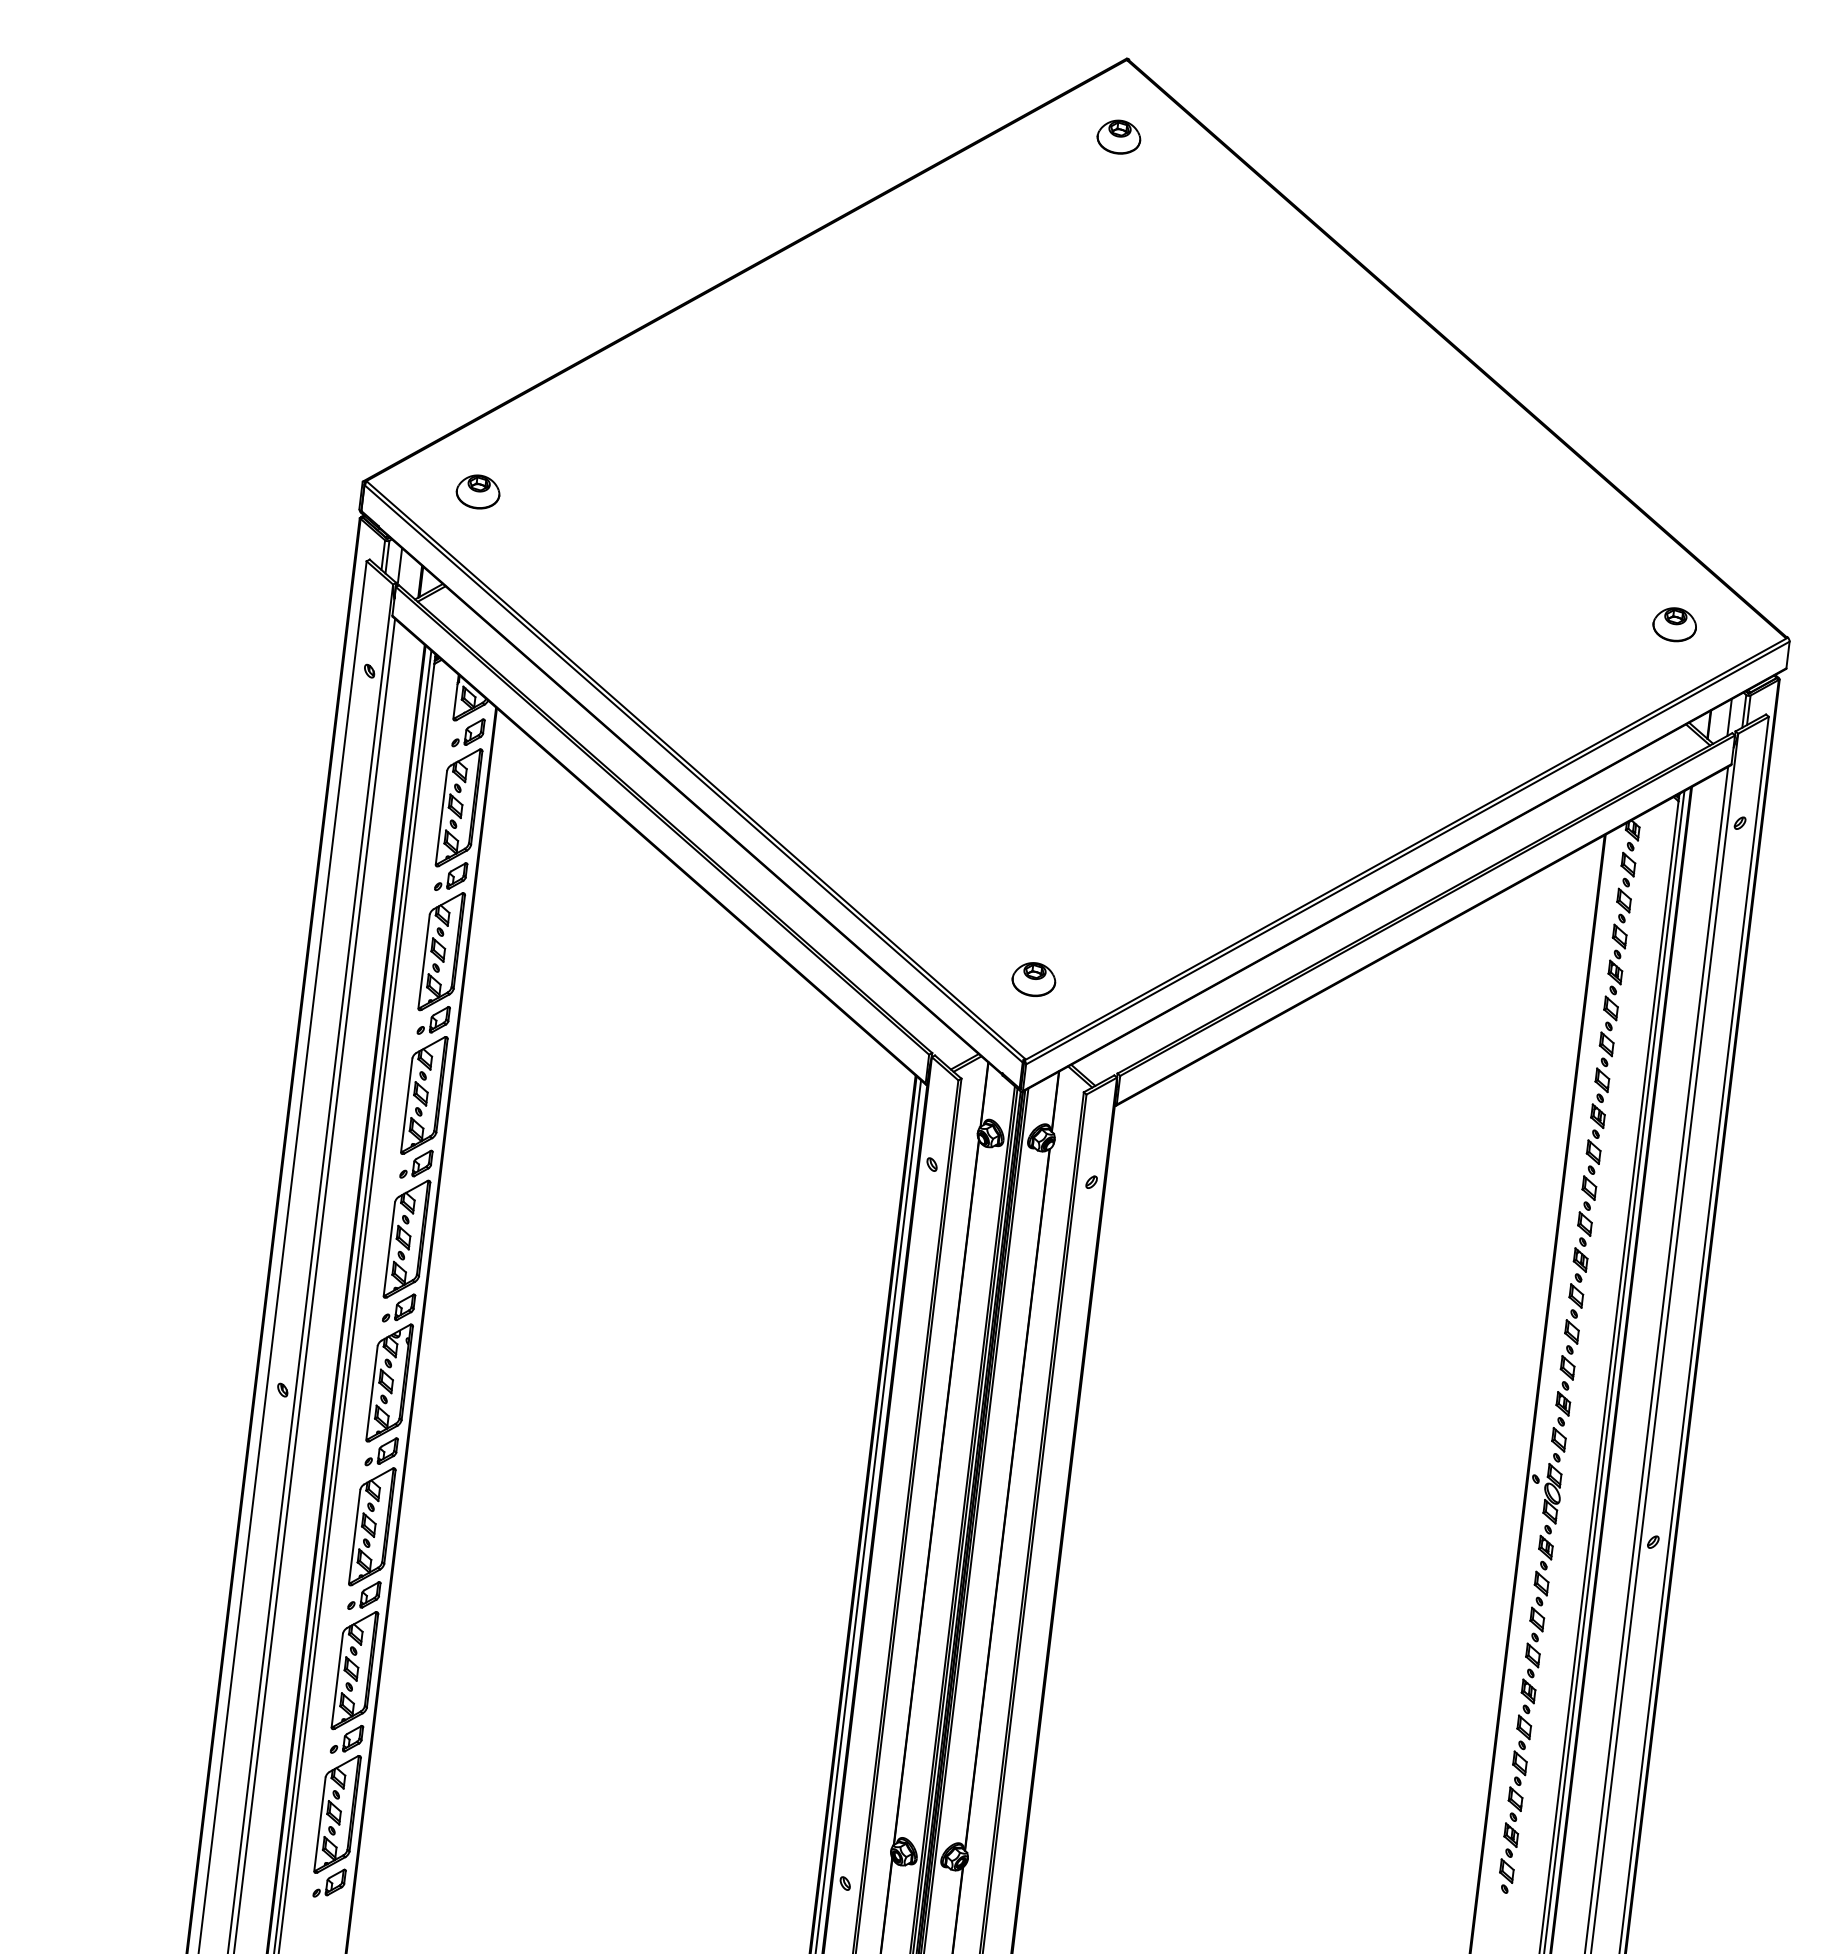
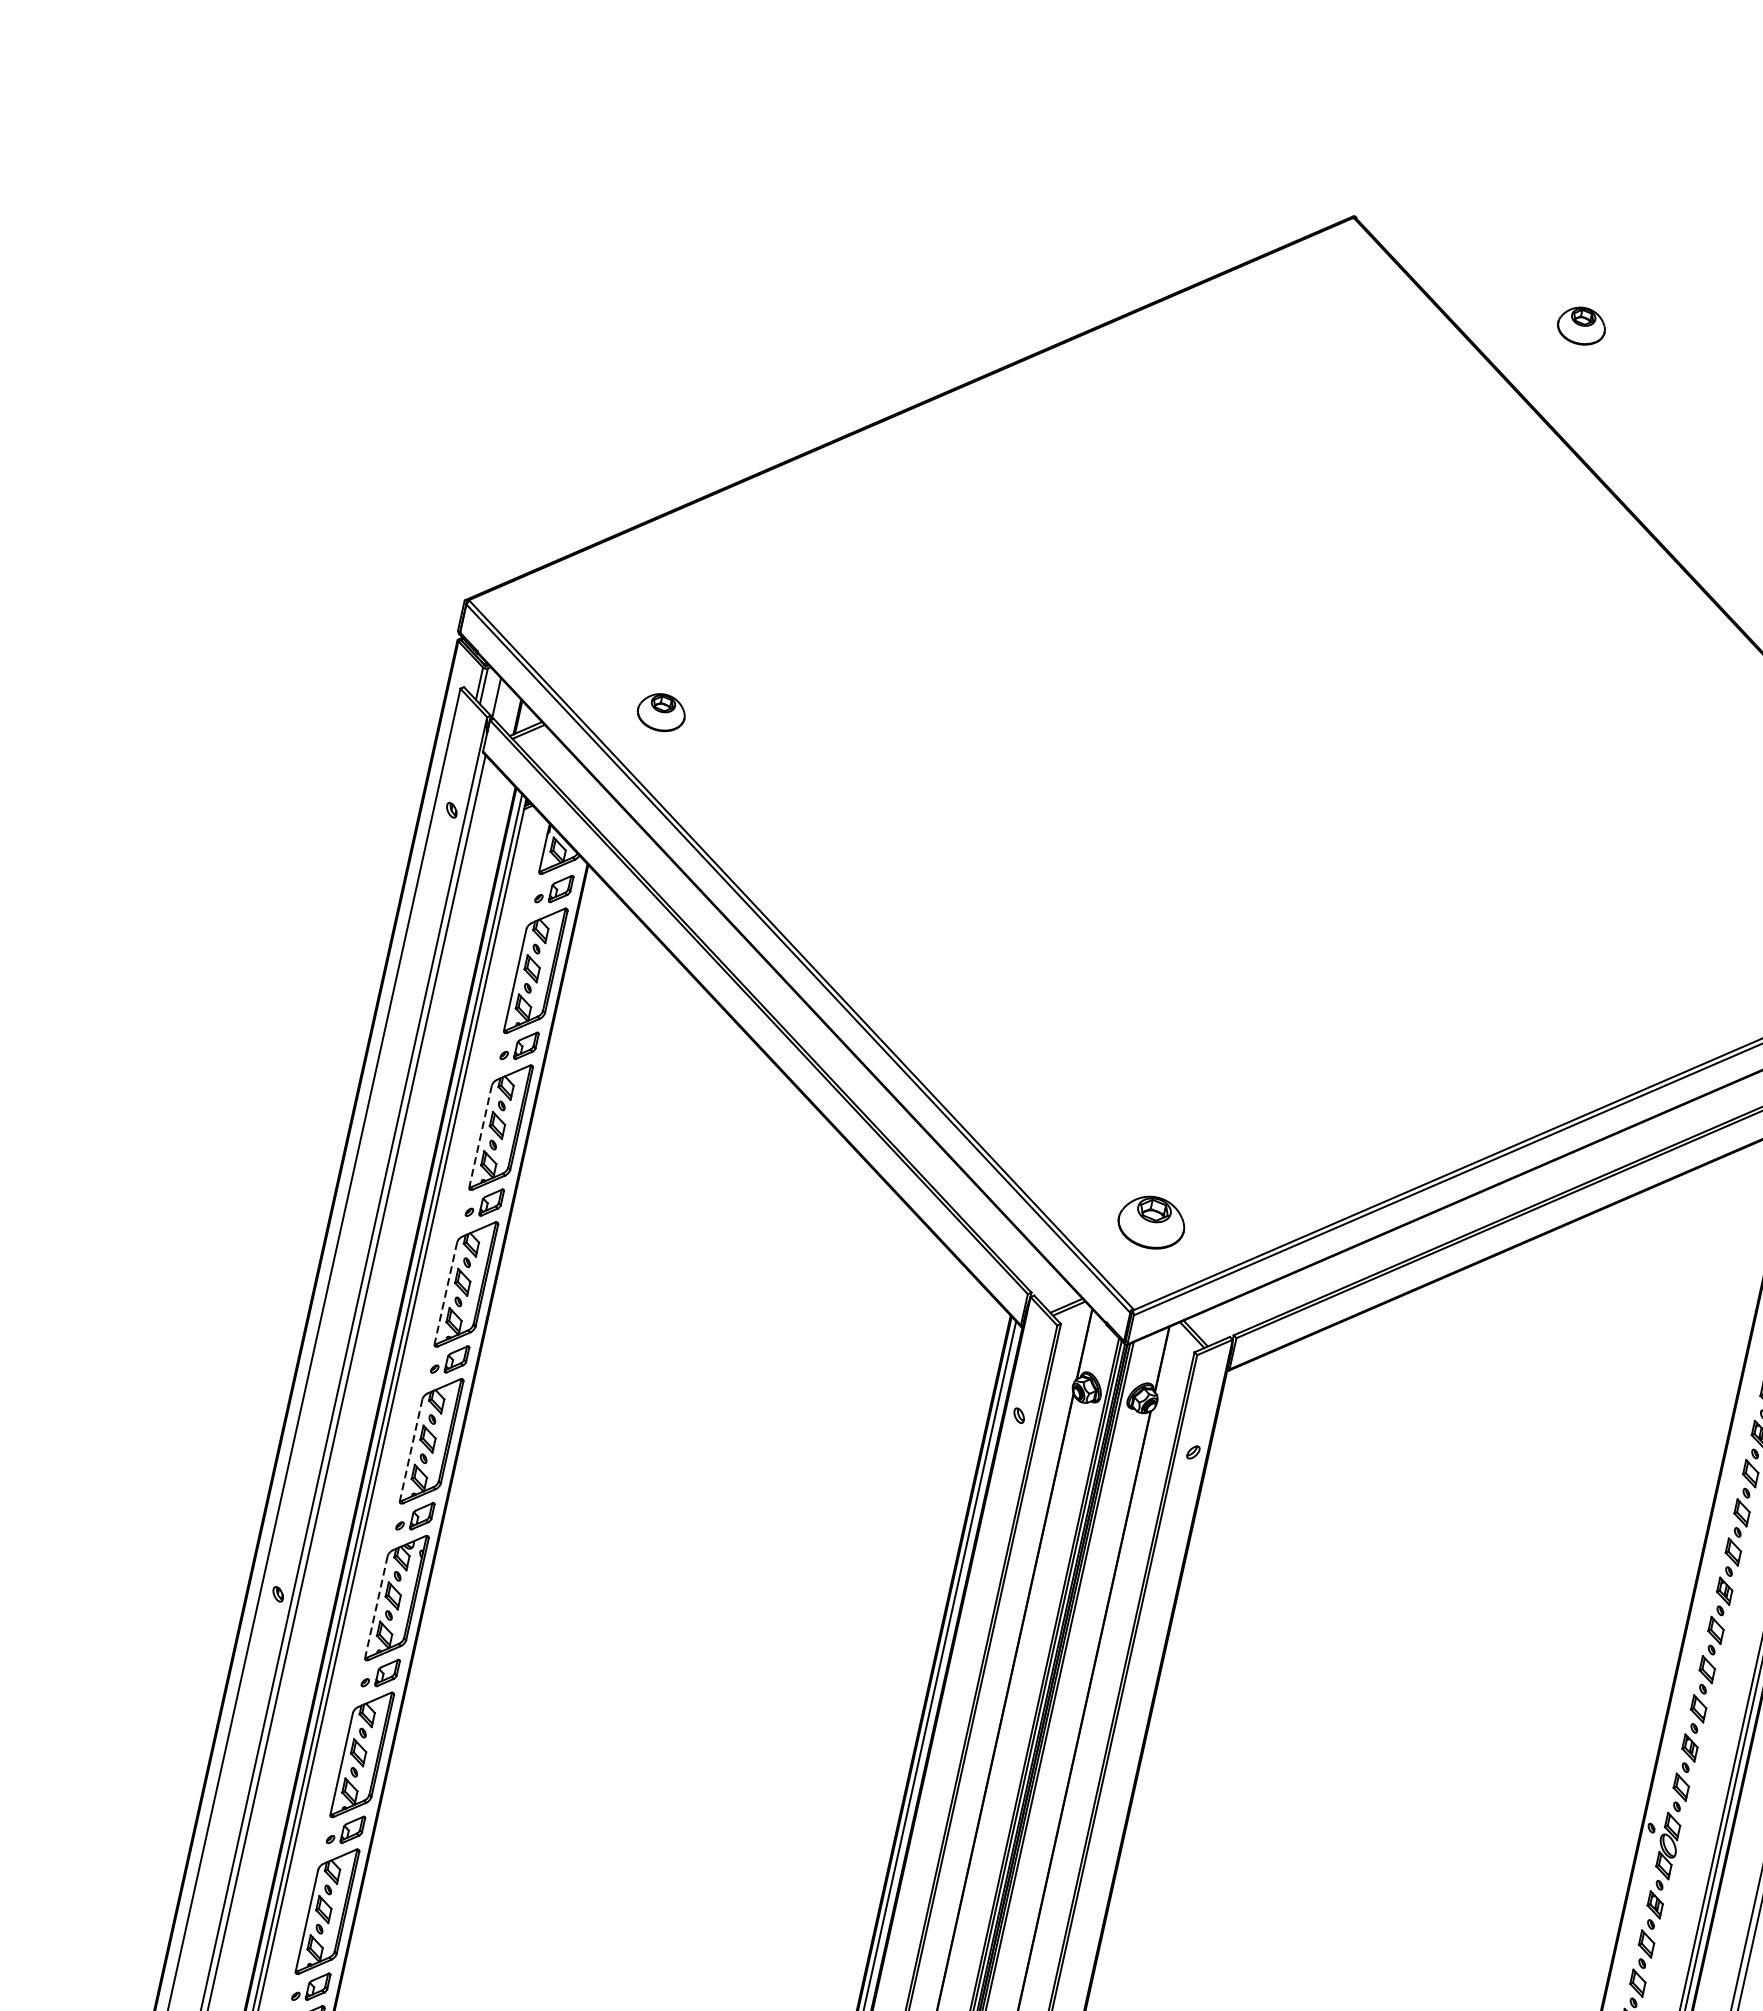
part: (1118, 136) -> (1581, 325), moved
part: (477, 491) -> (660, 711), moved
line: (424, 962) -> (480, 1137), solid -> dashed
part: (1033, 979) -> (1151, 1222), size x1.4
line: (406, 1105) -> (445, 1293), solid -> dashed
line: (389, 1249) -> (411, 1450), solid -> dashed
line: (371, 1393) -> (375, 1607), solid -> dashed

